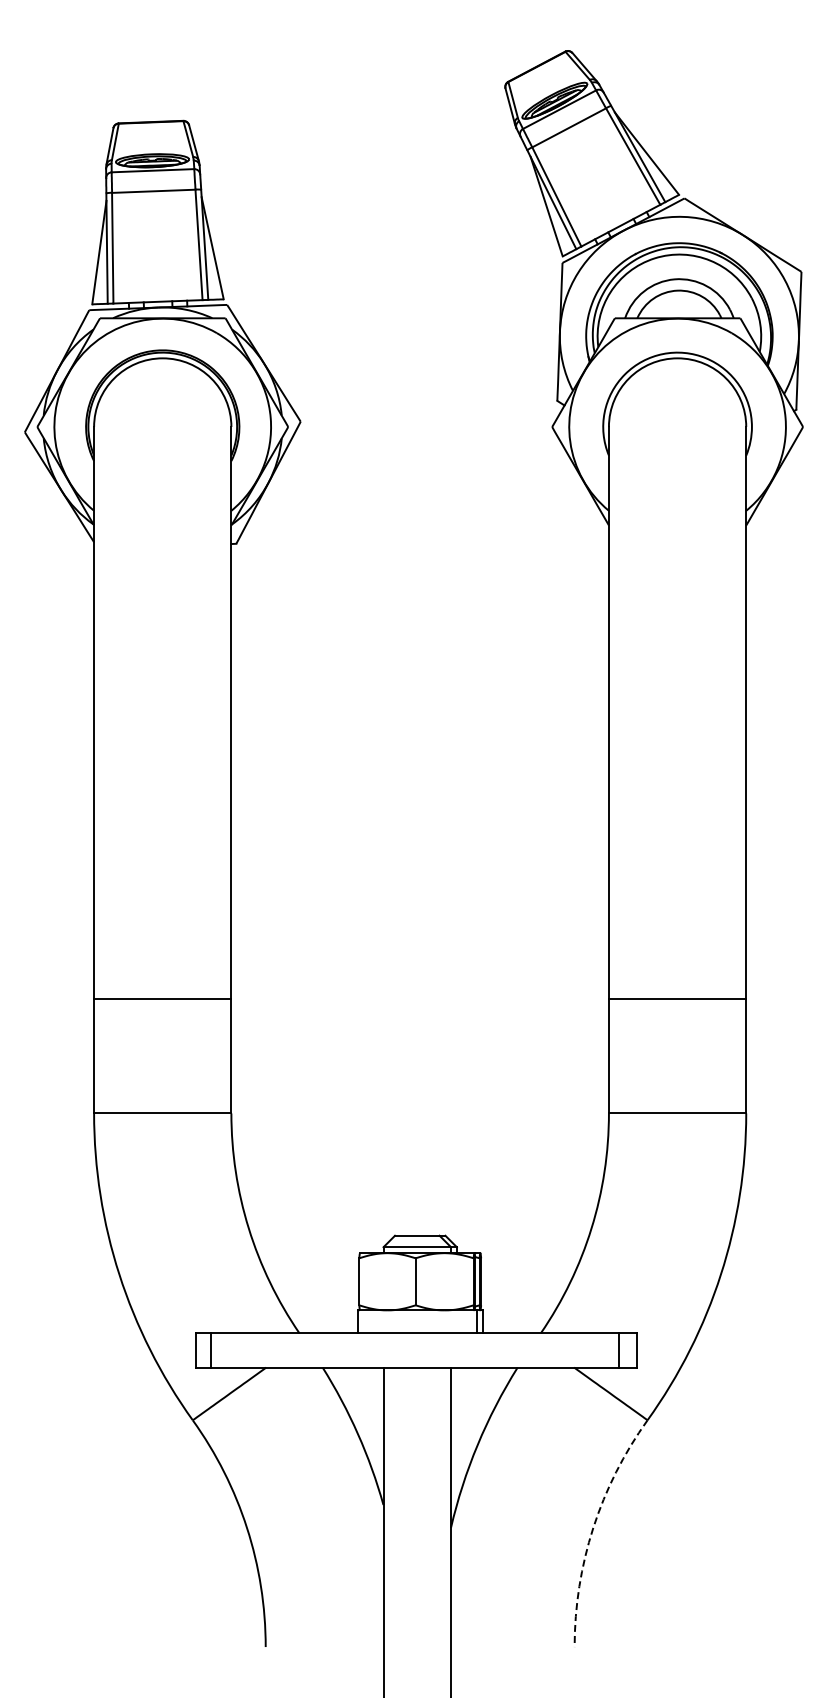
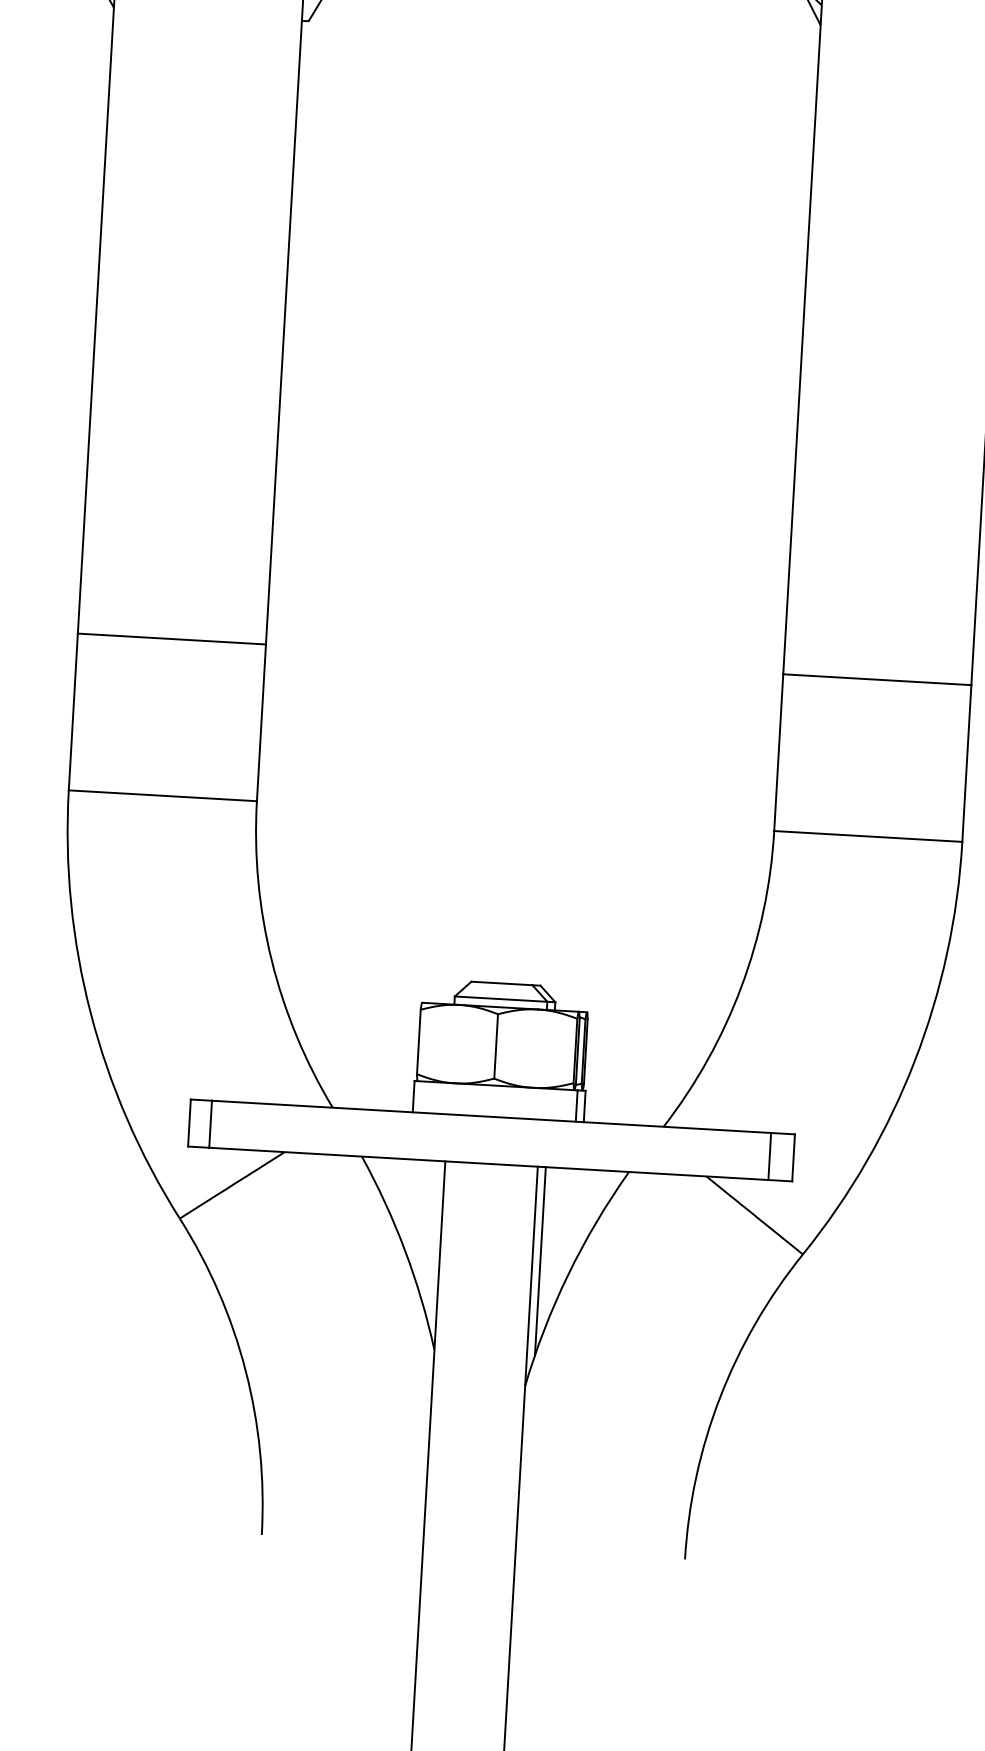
line: (456, 1435) -> (539, 1260), added
arc: (593, 1527) -> (720, 1397), dashed -> solid

